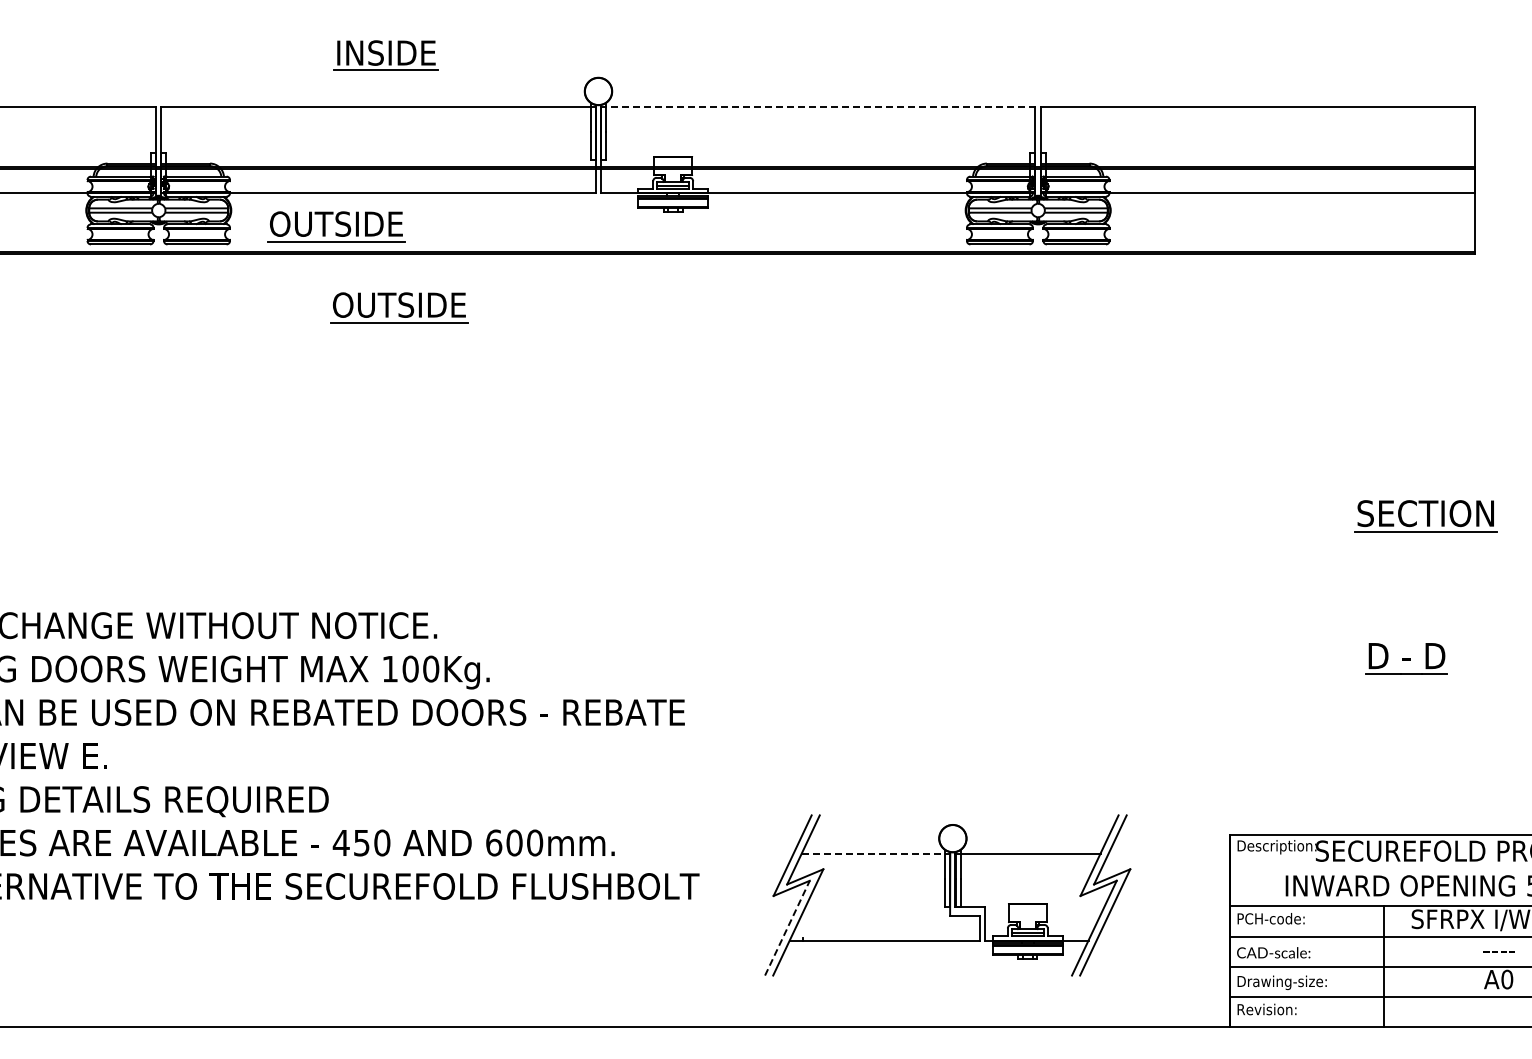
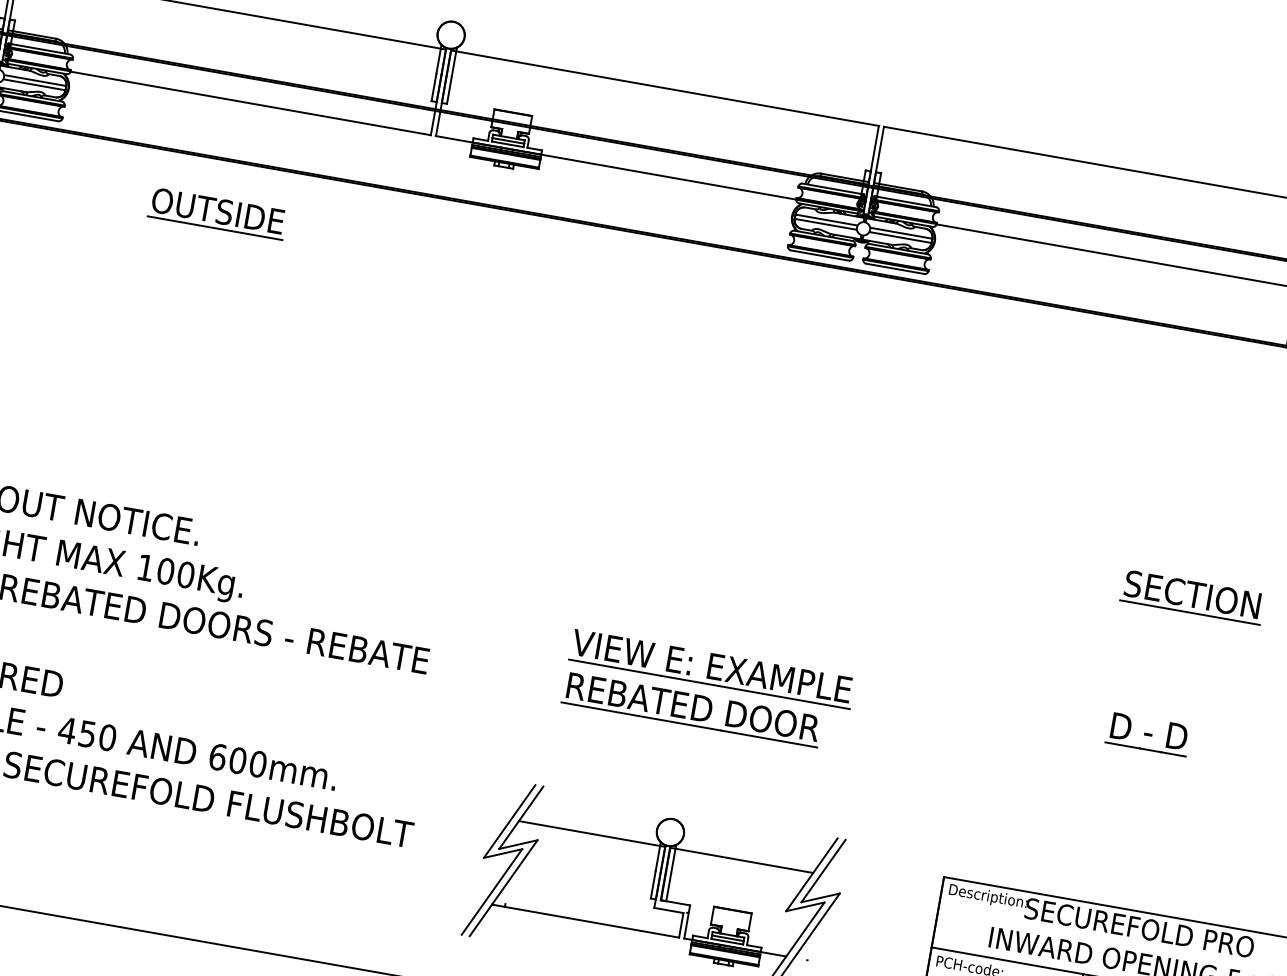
line: (817, 106) -> (664, 88), dashed -> solid
part: (336, 226) -> (169, 122), removed
part: (965, 691) -> (708, 689), added
line: (876, 853) -> (592, 833), dashed -> solid
line: (787, 927) -> (492, 891), dashed -> solid

